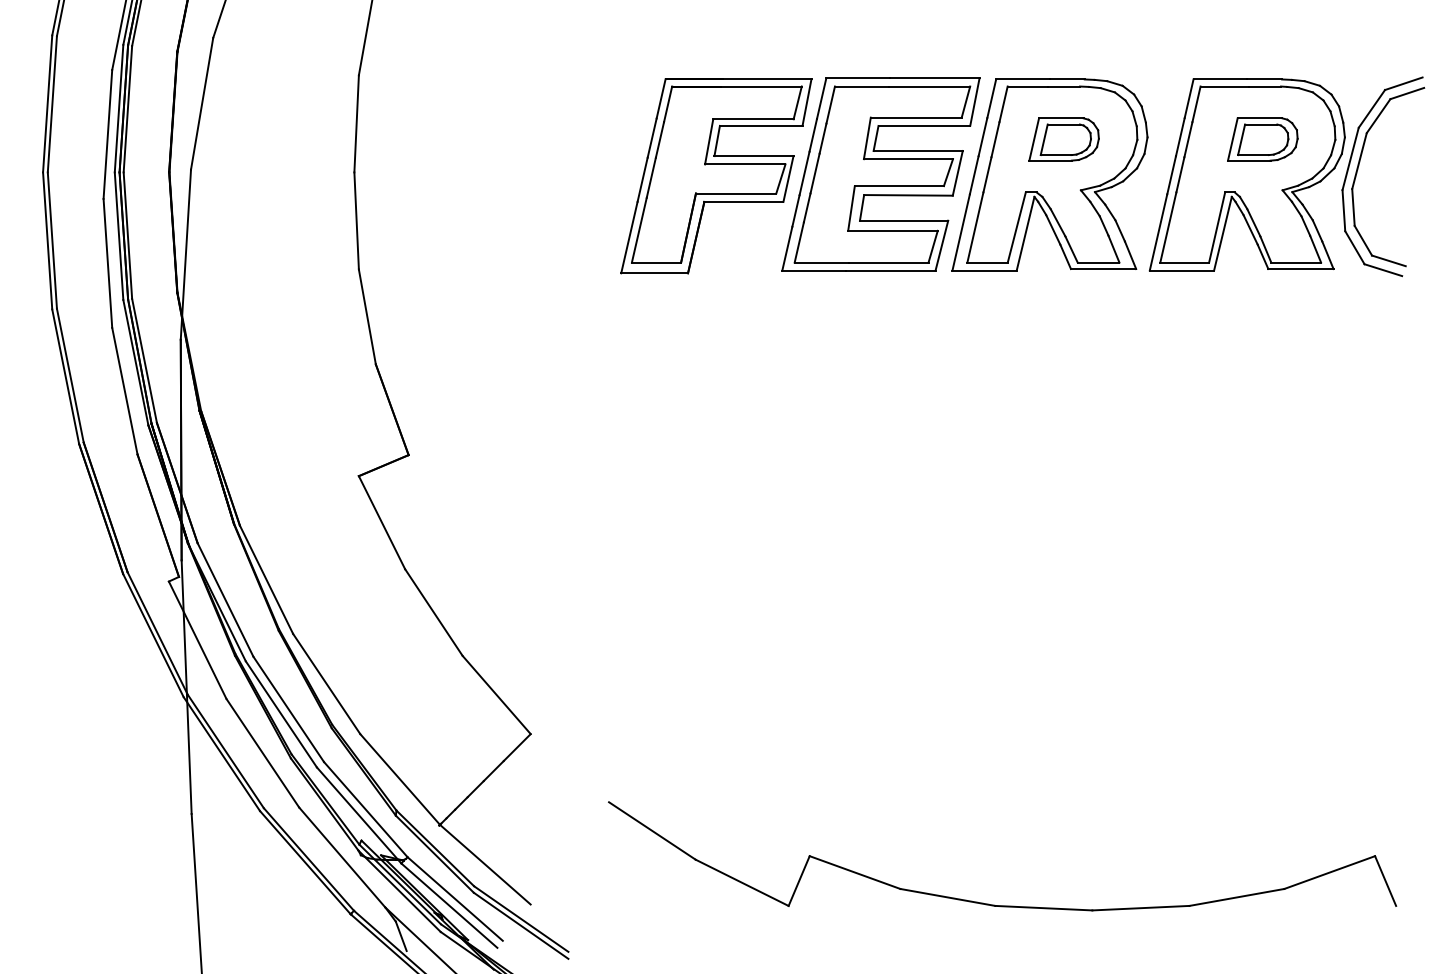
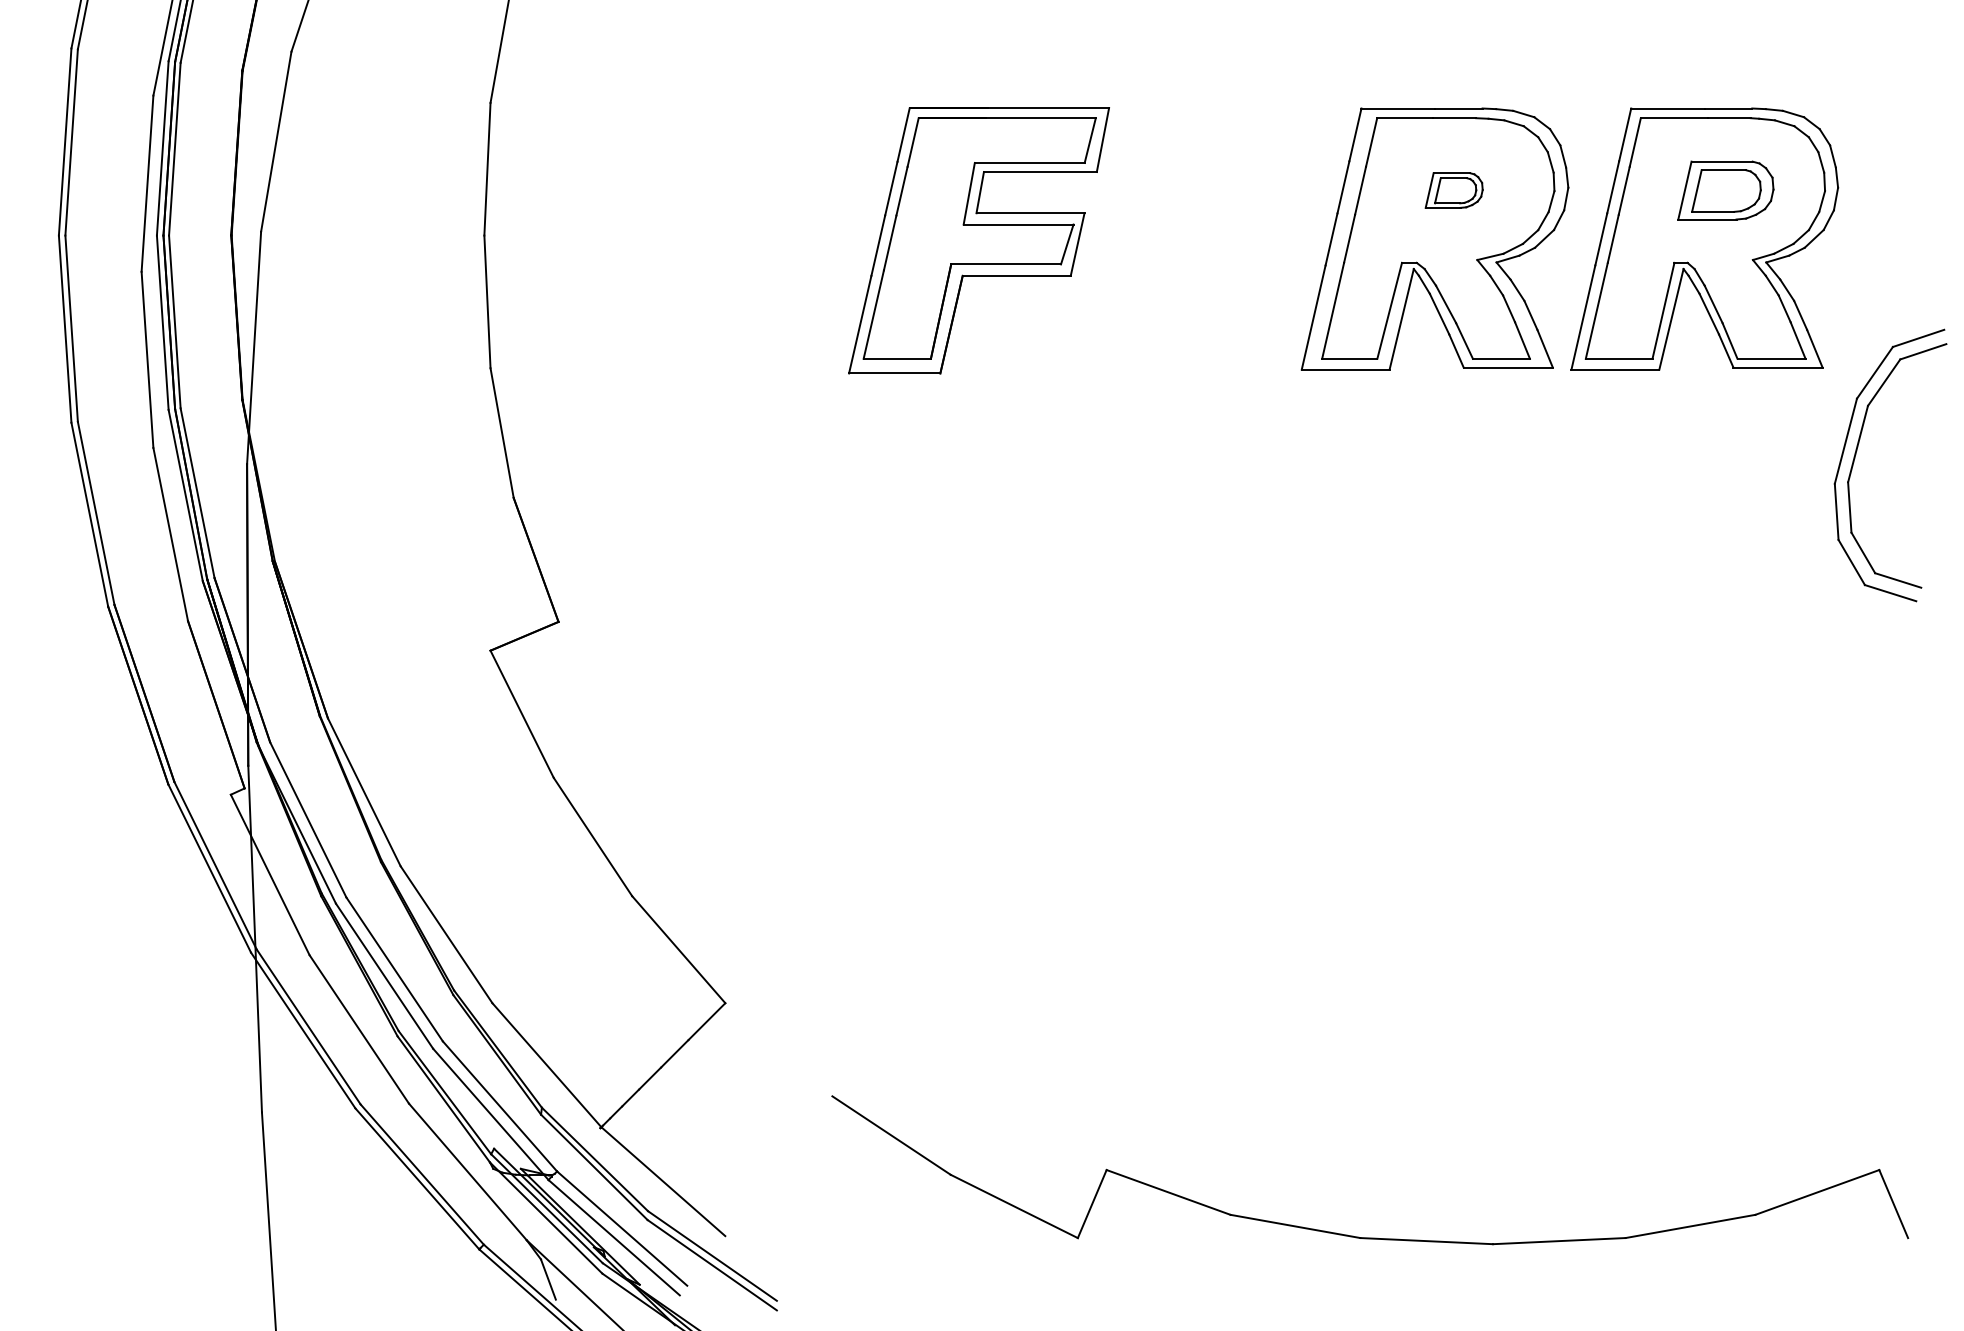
part: (1063, 139) -> (1453, 190), size x0.6
part: (1357, 171) -> (1855, 458), moved
part: (880, 174) -> (1203, 238), removed

